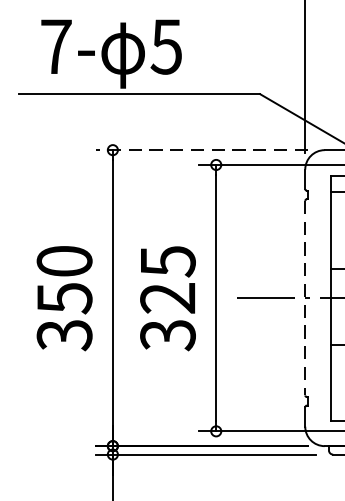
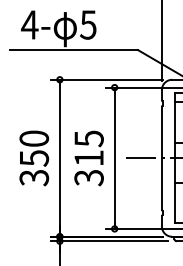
text: (55, 45) -> (29, 24), 7- -> 4-
line: (200, 149) -> (106, 79), dashed -> solid
text: (166, 298) -> (88, 158), 325 -> 315
line: (304, 298) -> (161, 158), dashed -> solid

